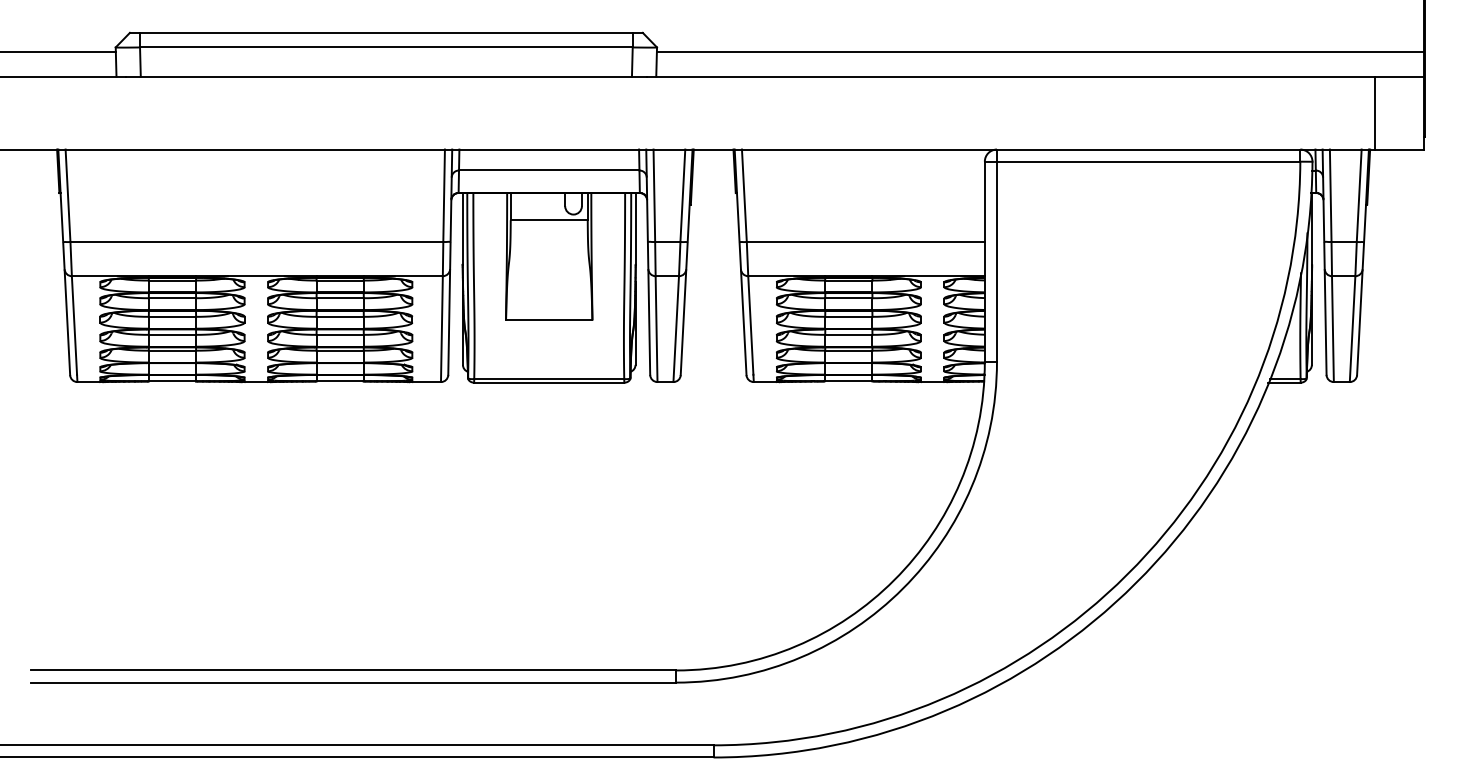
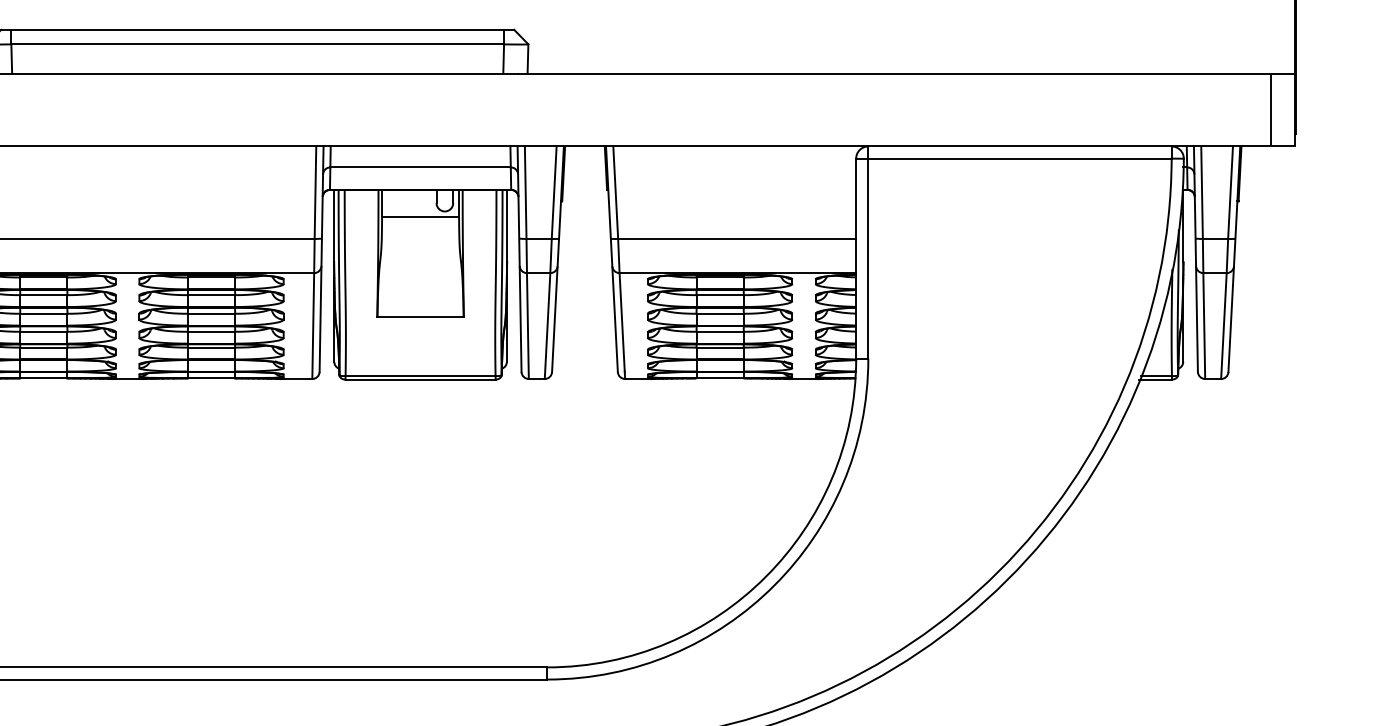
line: (1039, 52) -> (910, 49), removed
line: (1375, 112) -> (1271, 109), moved

